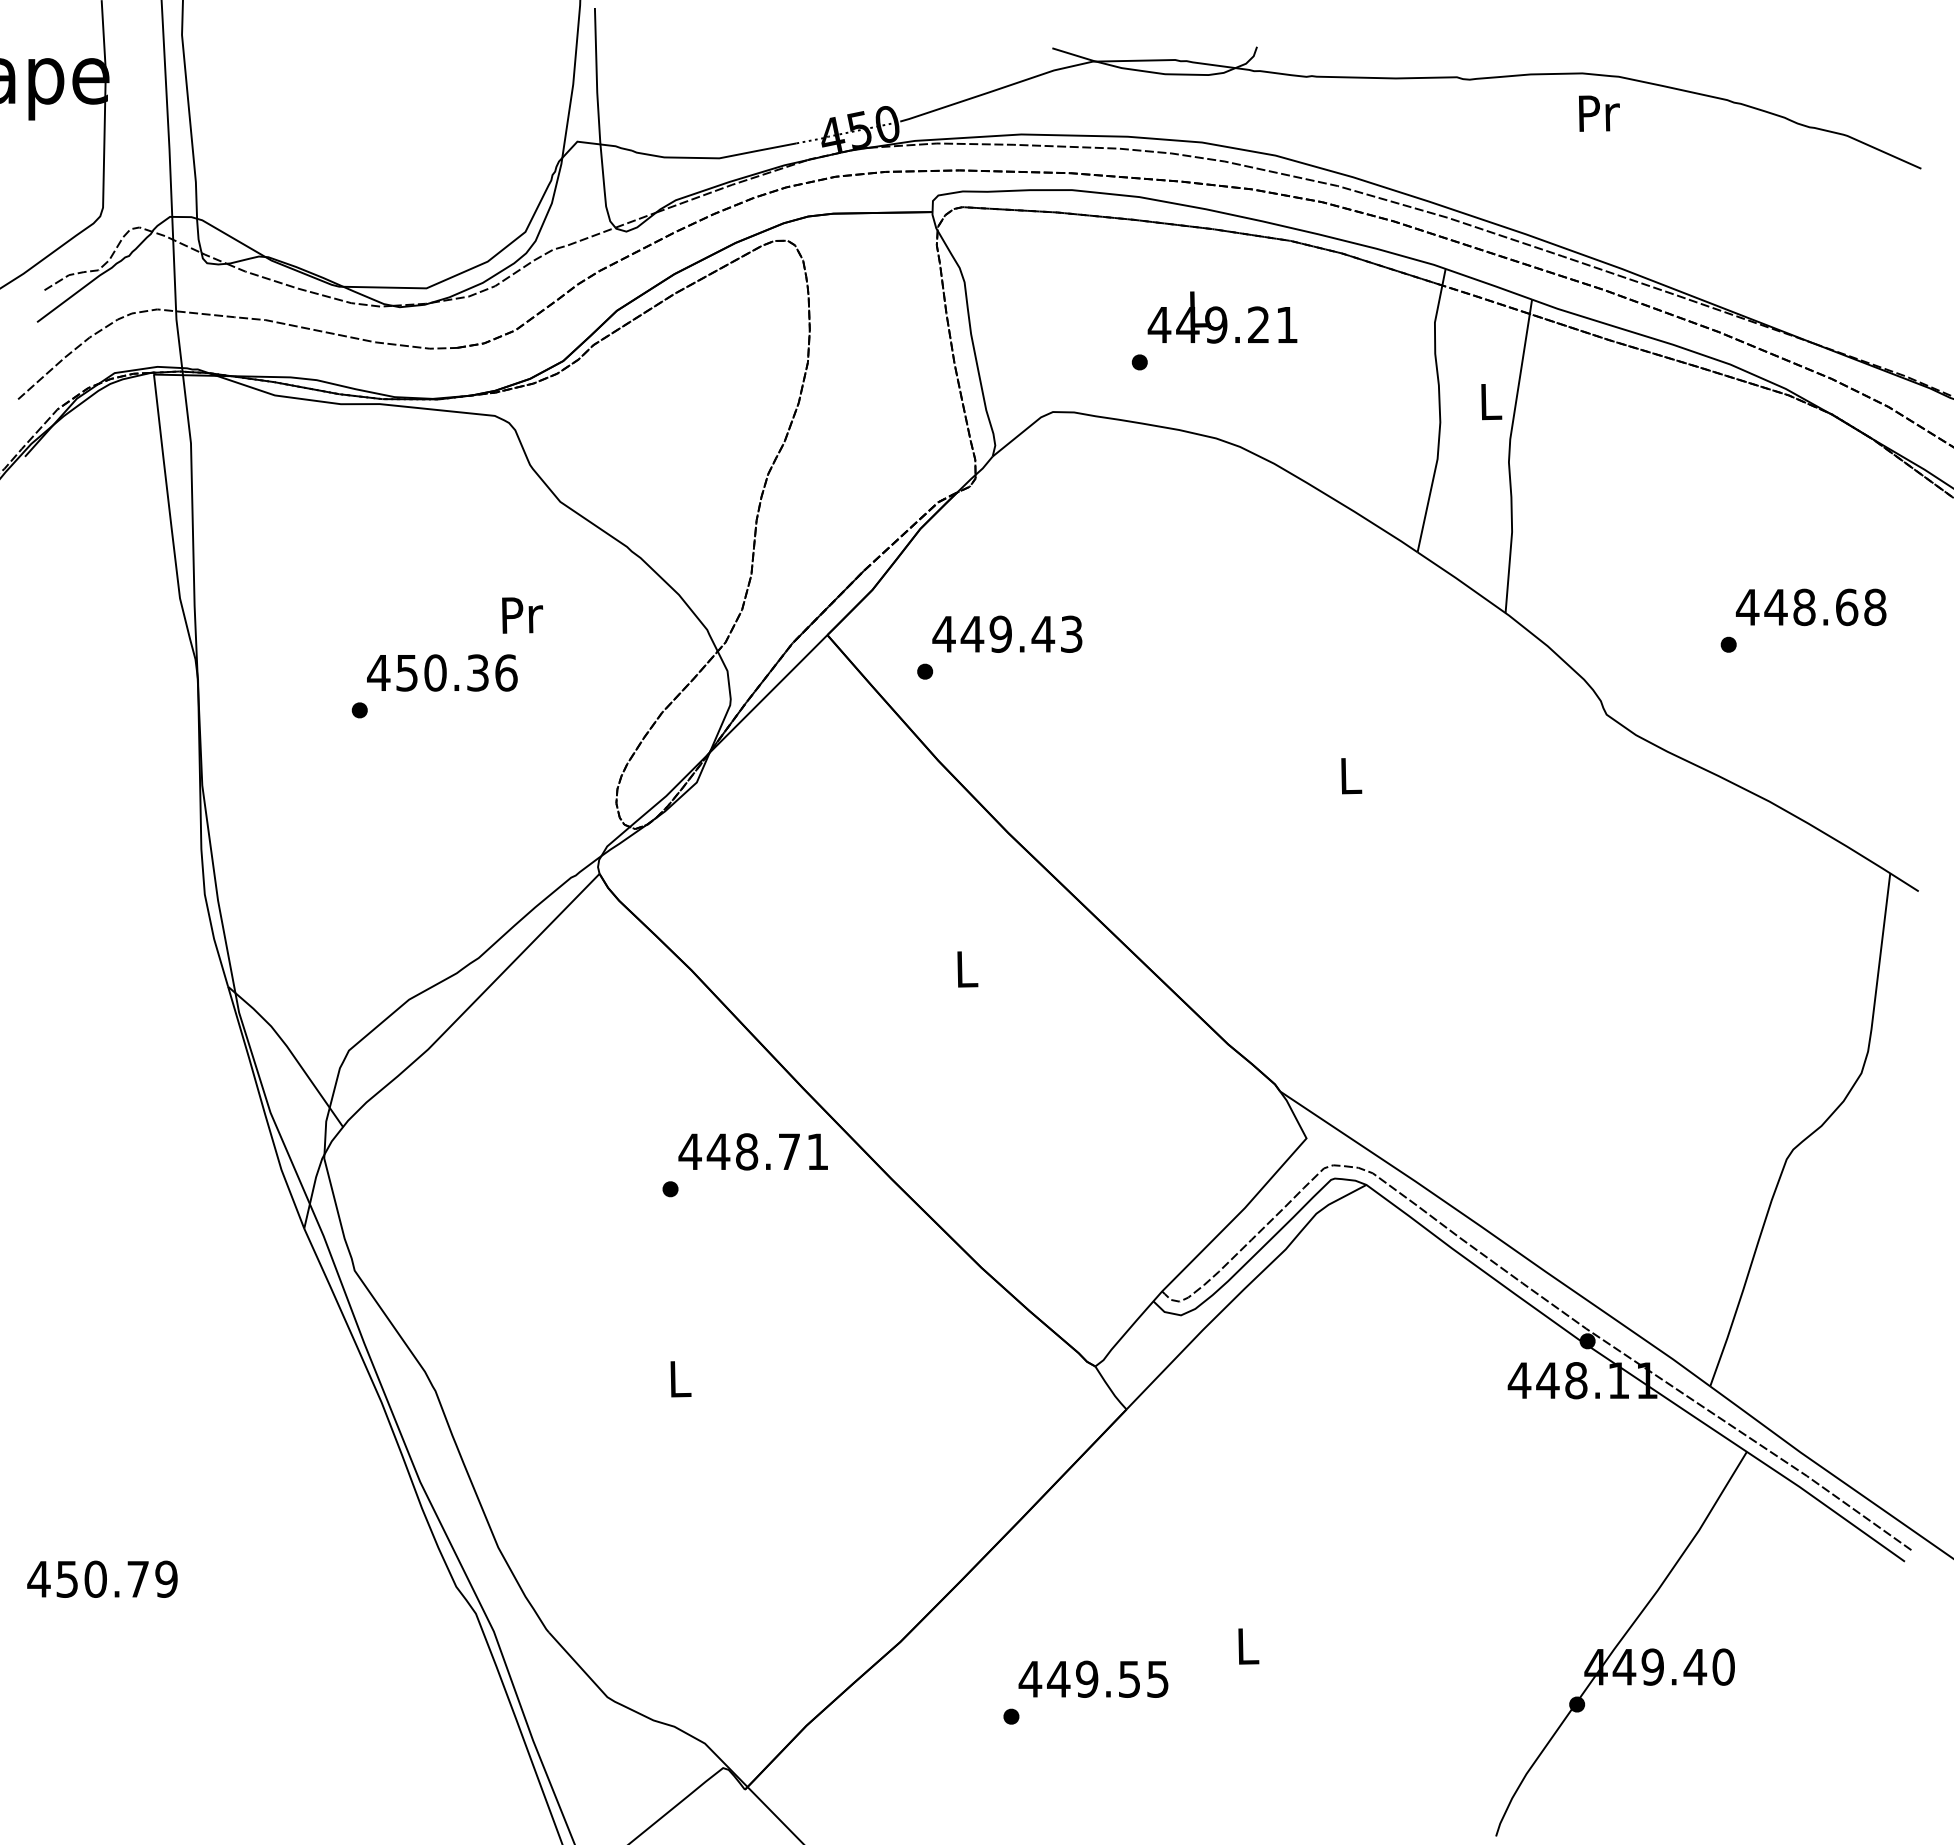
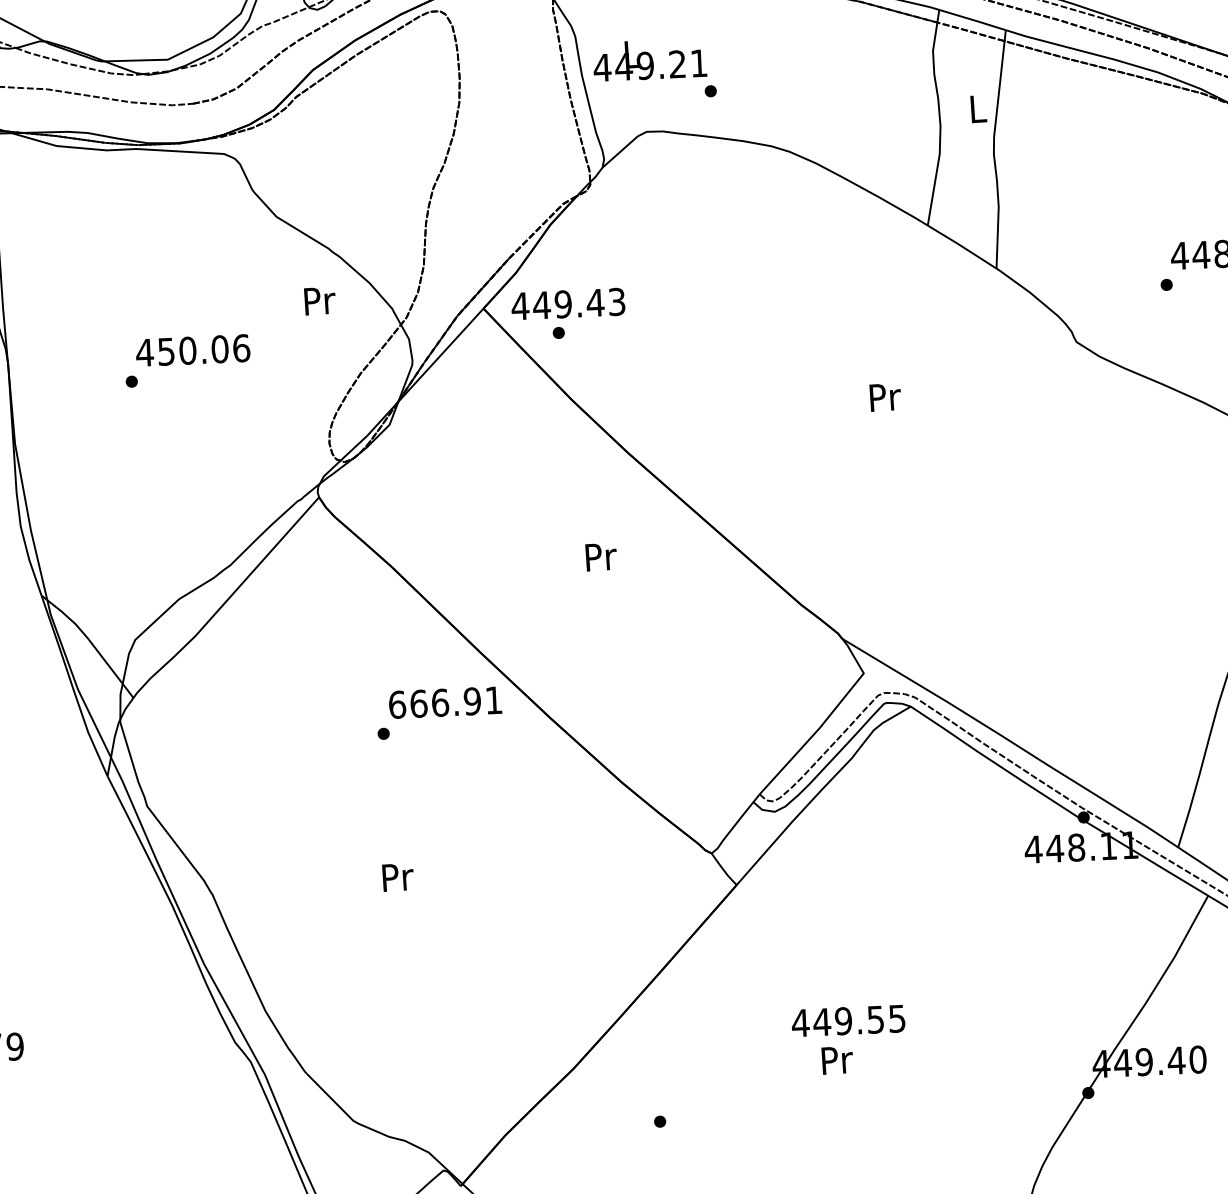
text: (1222, 317) -> (649, 59), moved
text: (522, 615) -> (320, 301), moved
text: (1007, 633) -> (568, 303), moved
text: (477, 672) -> (219, 348), 450.36 -> 450.06
text: (1351, 776) -> (885, 397), L -> Pr
text: (967, 969) -> (601, 557), L -> Pr
text: (739, 1151) -> (434, 702), 448.71 -> 666.91
text: (680, 1379) -> (397, 877), L -> Pr
text: (1248, 1646) -> (837, 1060), L -> Pr
text: (1093, 1678) -> (848, 1020), moved

